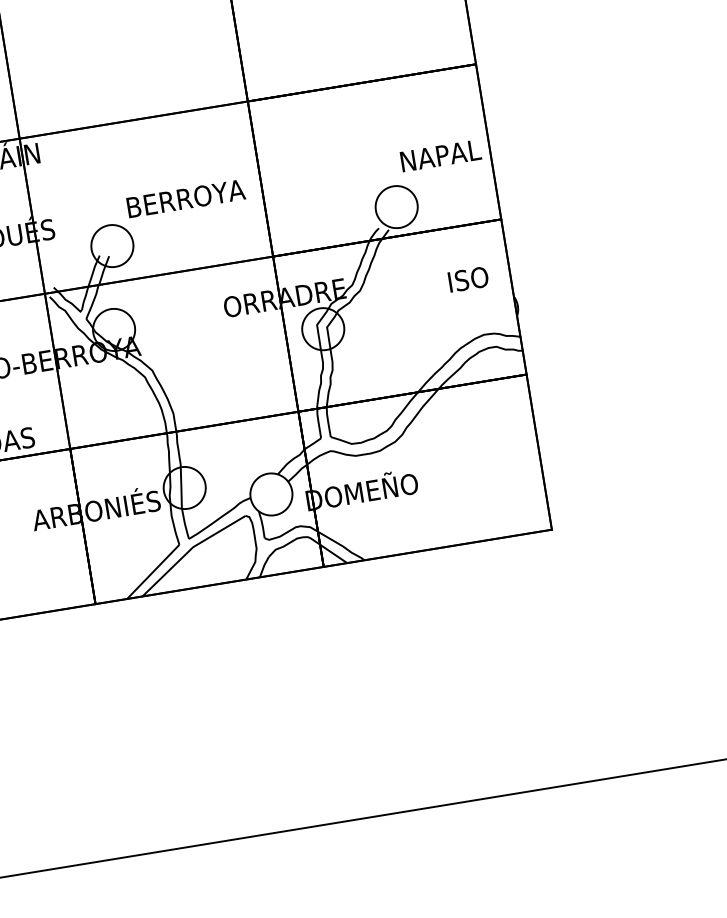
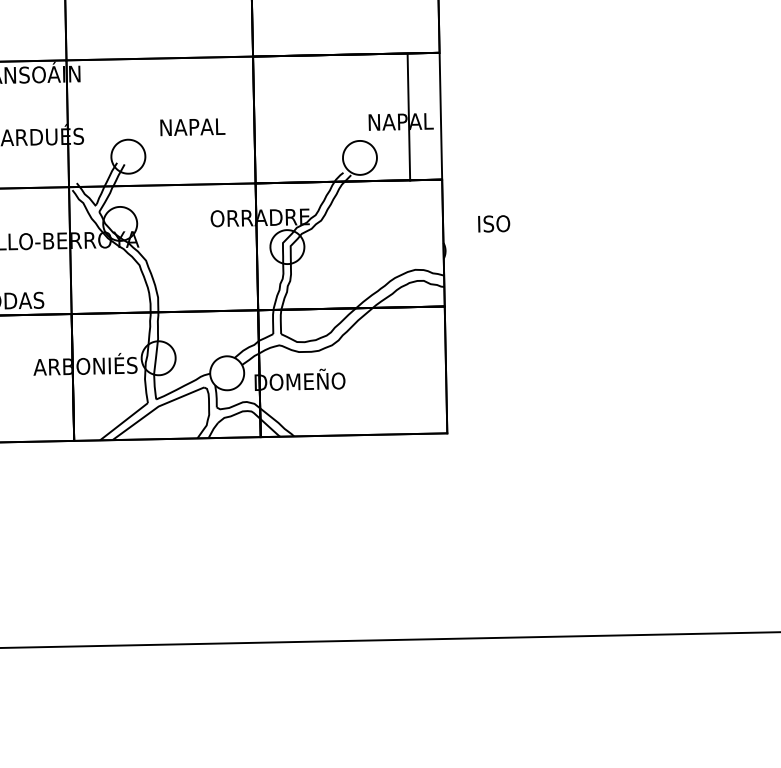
line: (488, 141) -> (408, 116), moved
text: (185, 199) -> (192, 127), BERROYA -> NAPAL
text: (468, 278) -> (494, 223), moved

